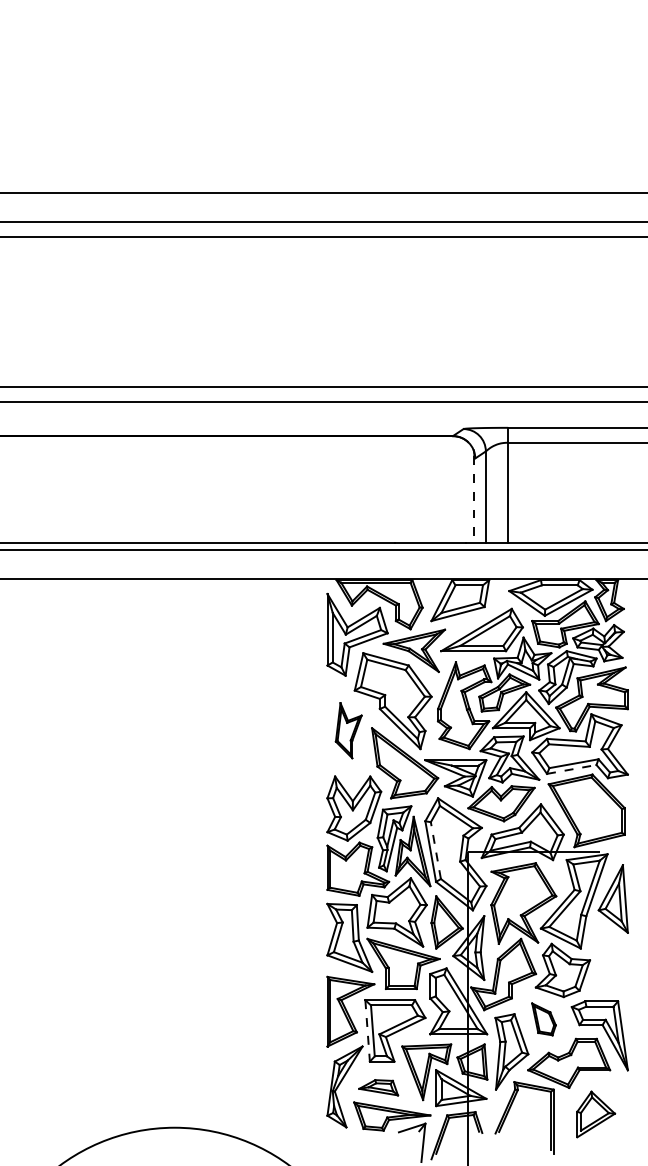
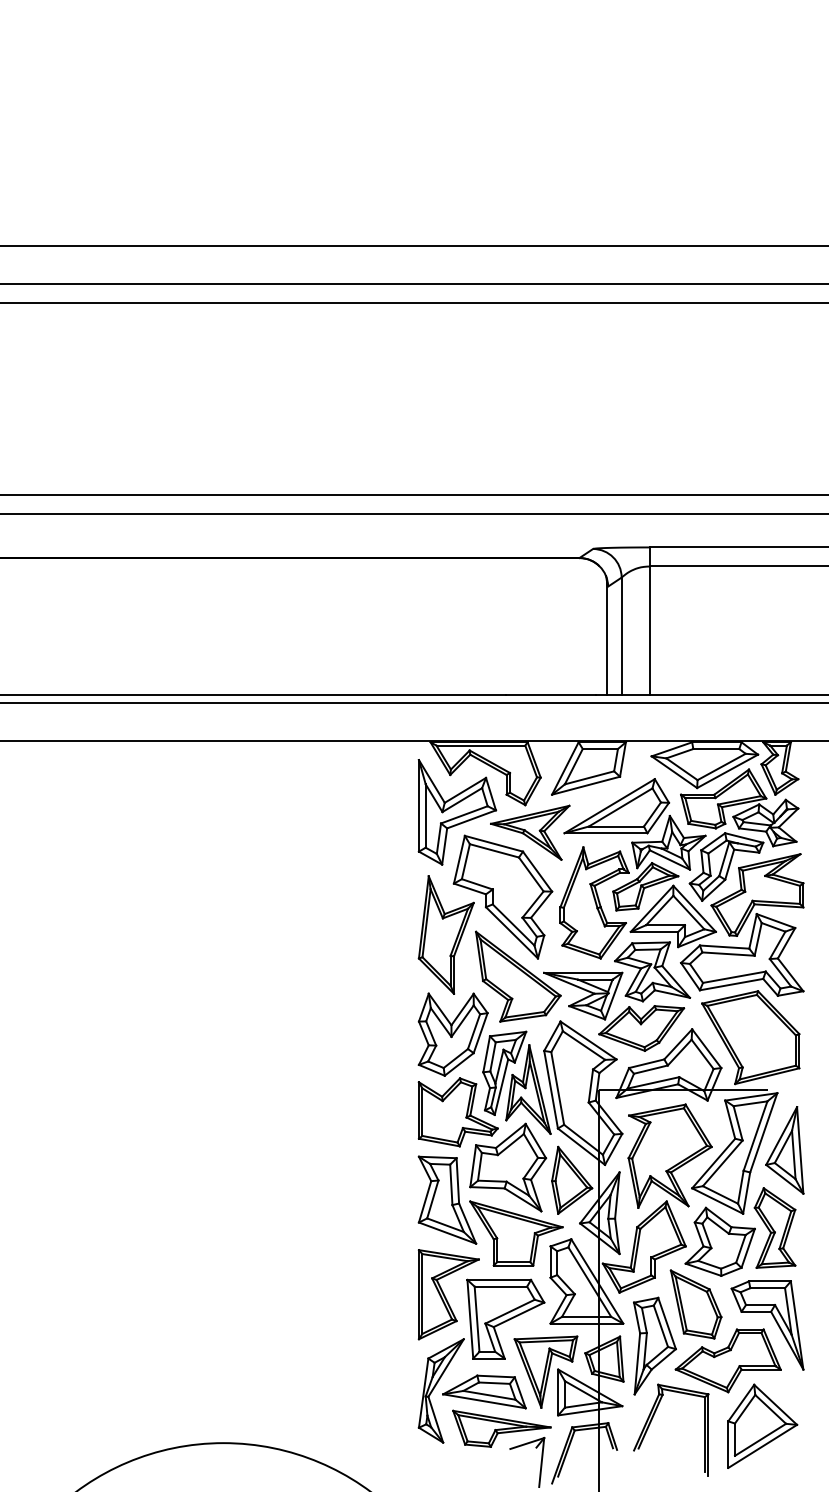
line: (474, 498) -> (607, 638), dashed -> solid
part: (348, 730) -> (445, 934), size x1.67
line: (572, 769) -> (732, 984), dashed -> solid
line: (435, 850) -> (557, 1088), dashed -> solid
part: (605, 959) -> (774, 1227), added
part: (543, 1019) -> (695, 1304), size x1.67
line: (367, 1031) -> (470, 1319), dashed -> solid
part: (378, 1087) -> (484, 1391), size x1.67
part: (595, 1113) -> (762, 1425), size x1.43

